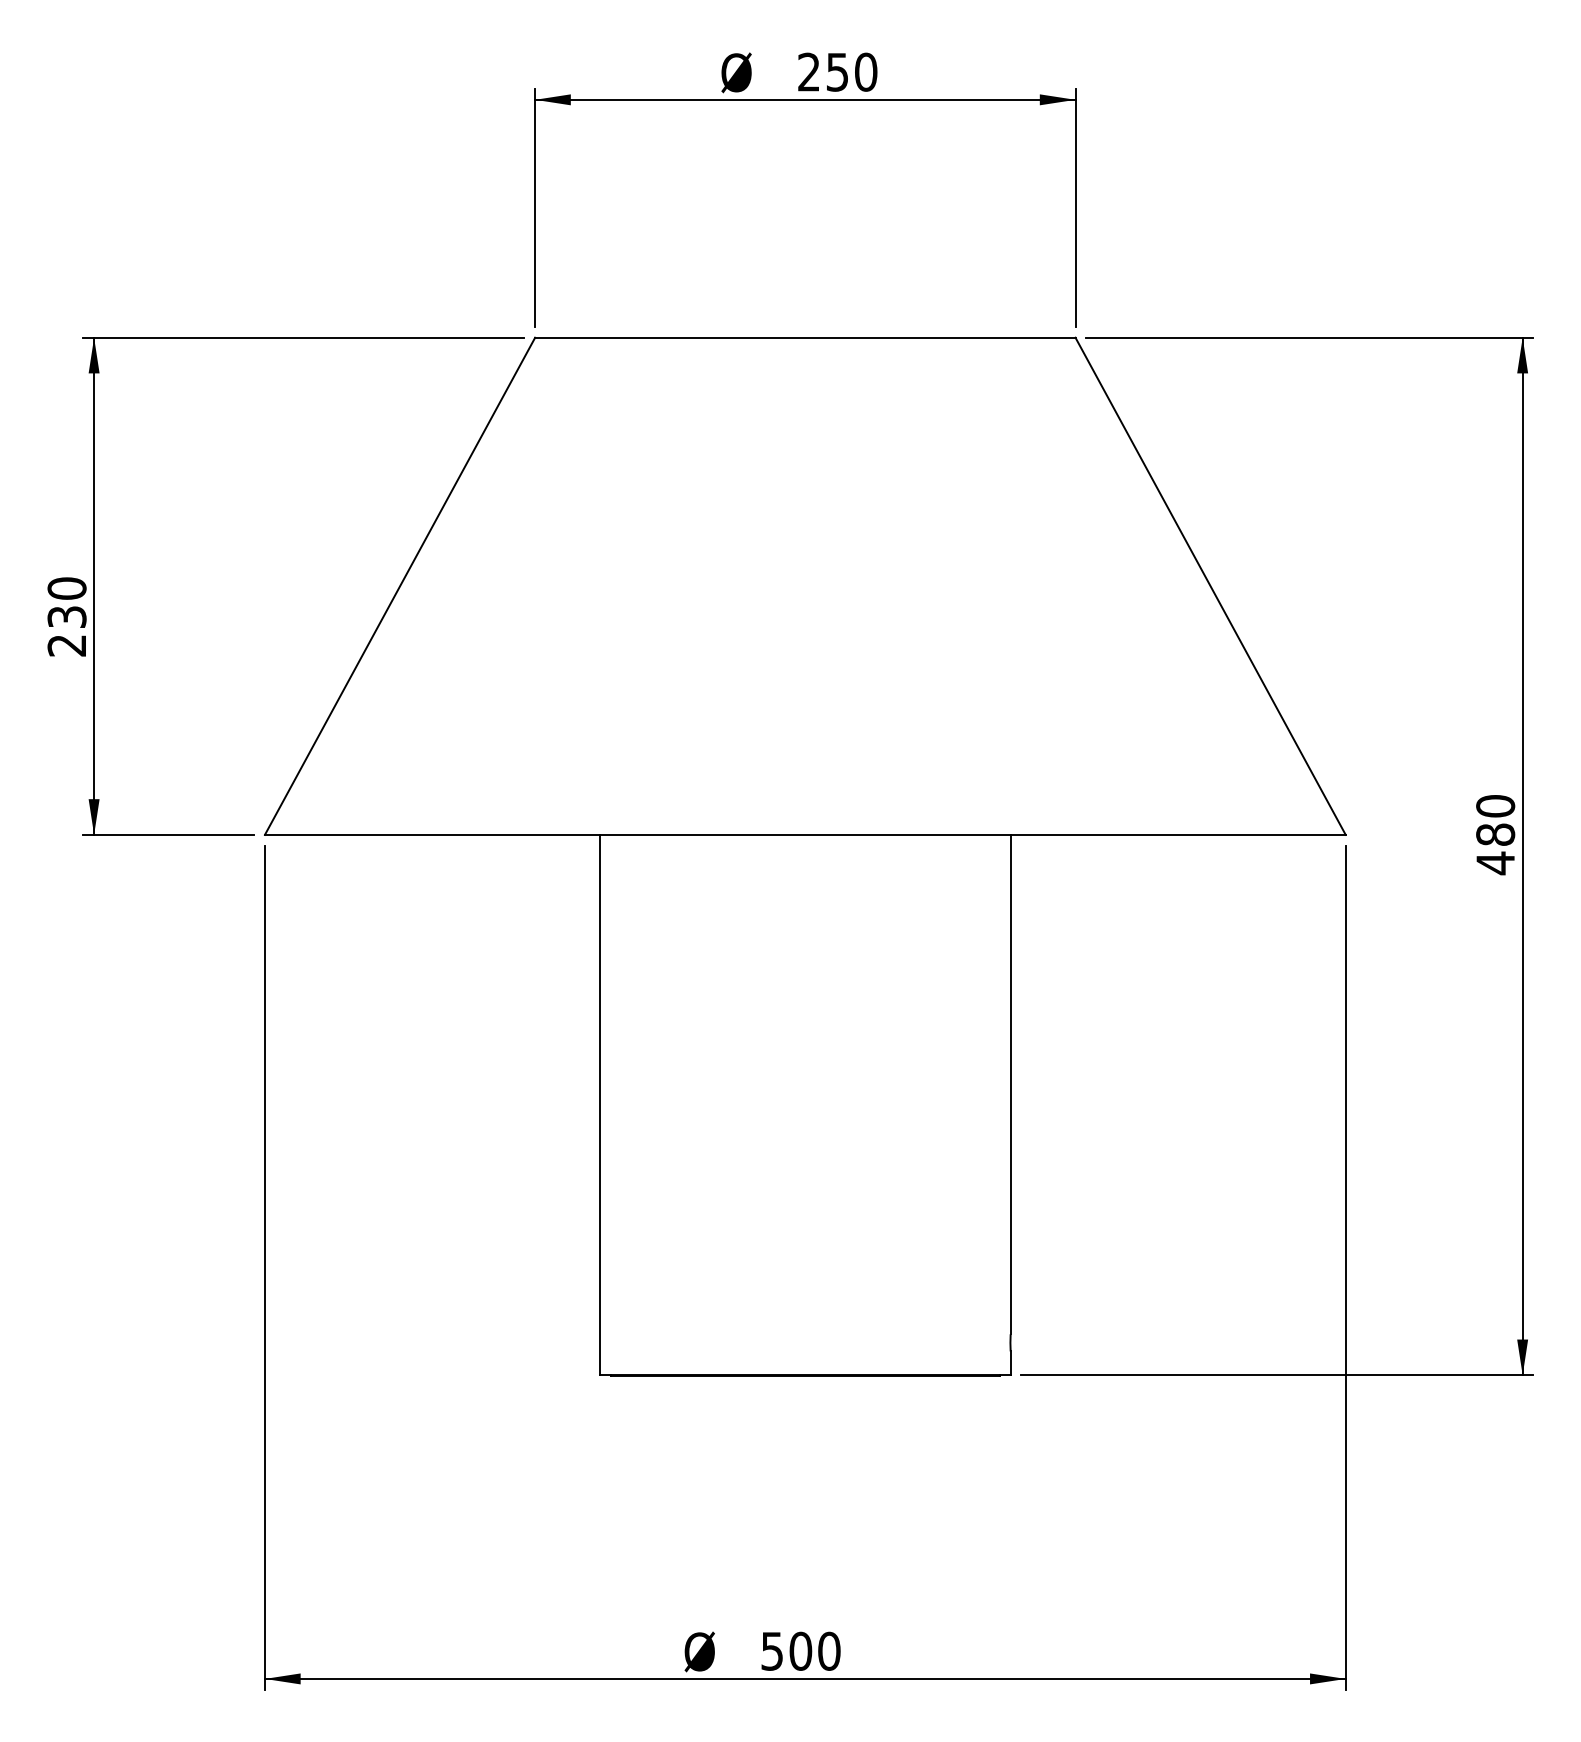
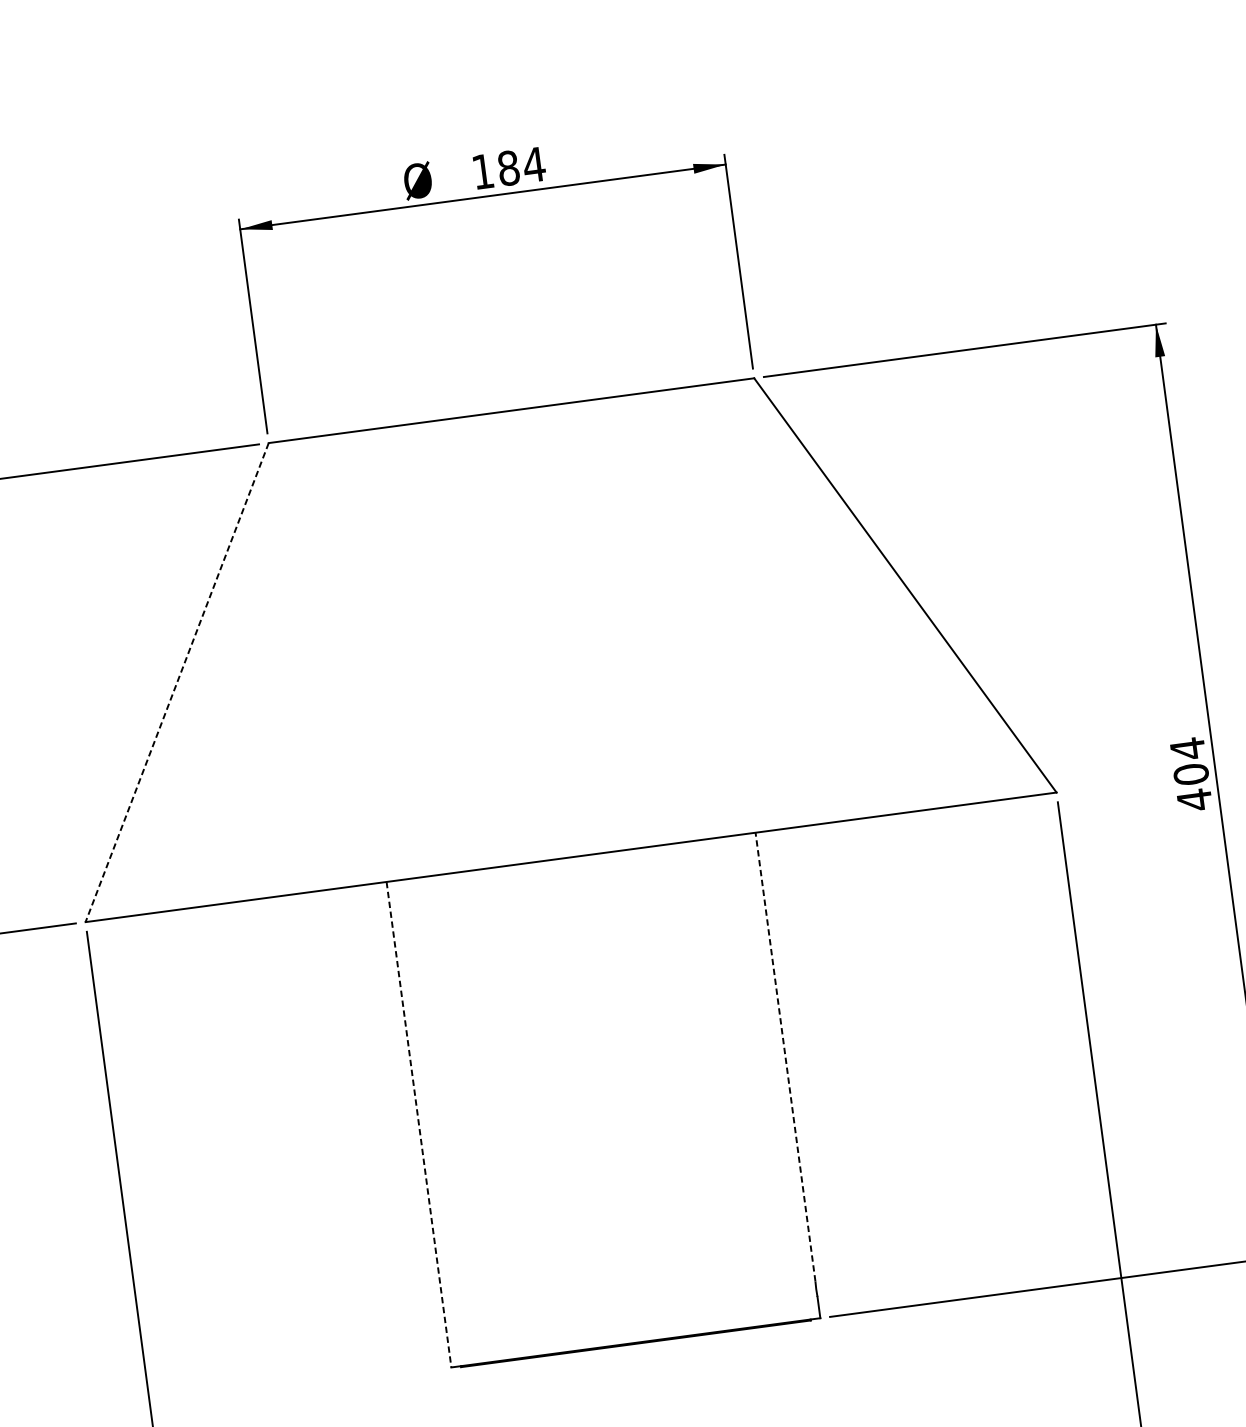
text: (837, 71) -> (508, 167), 250 -> 184
line: (400, 586) -> (177, 682), solid -> dashed
text: (1495, 819) -> (1189, 760), 480 -> 404
line: (1010, 1084) -> (785, 1057), solid -> dashed
line: (599, 1105) -> (418, 1125), solid -> dashed

